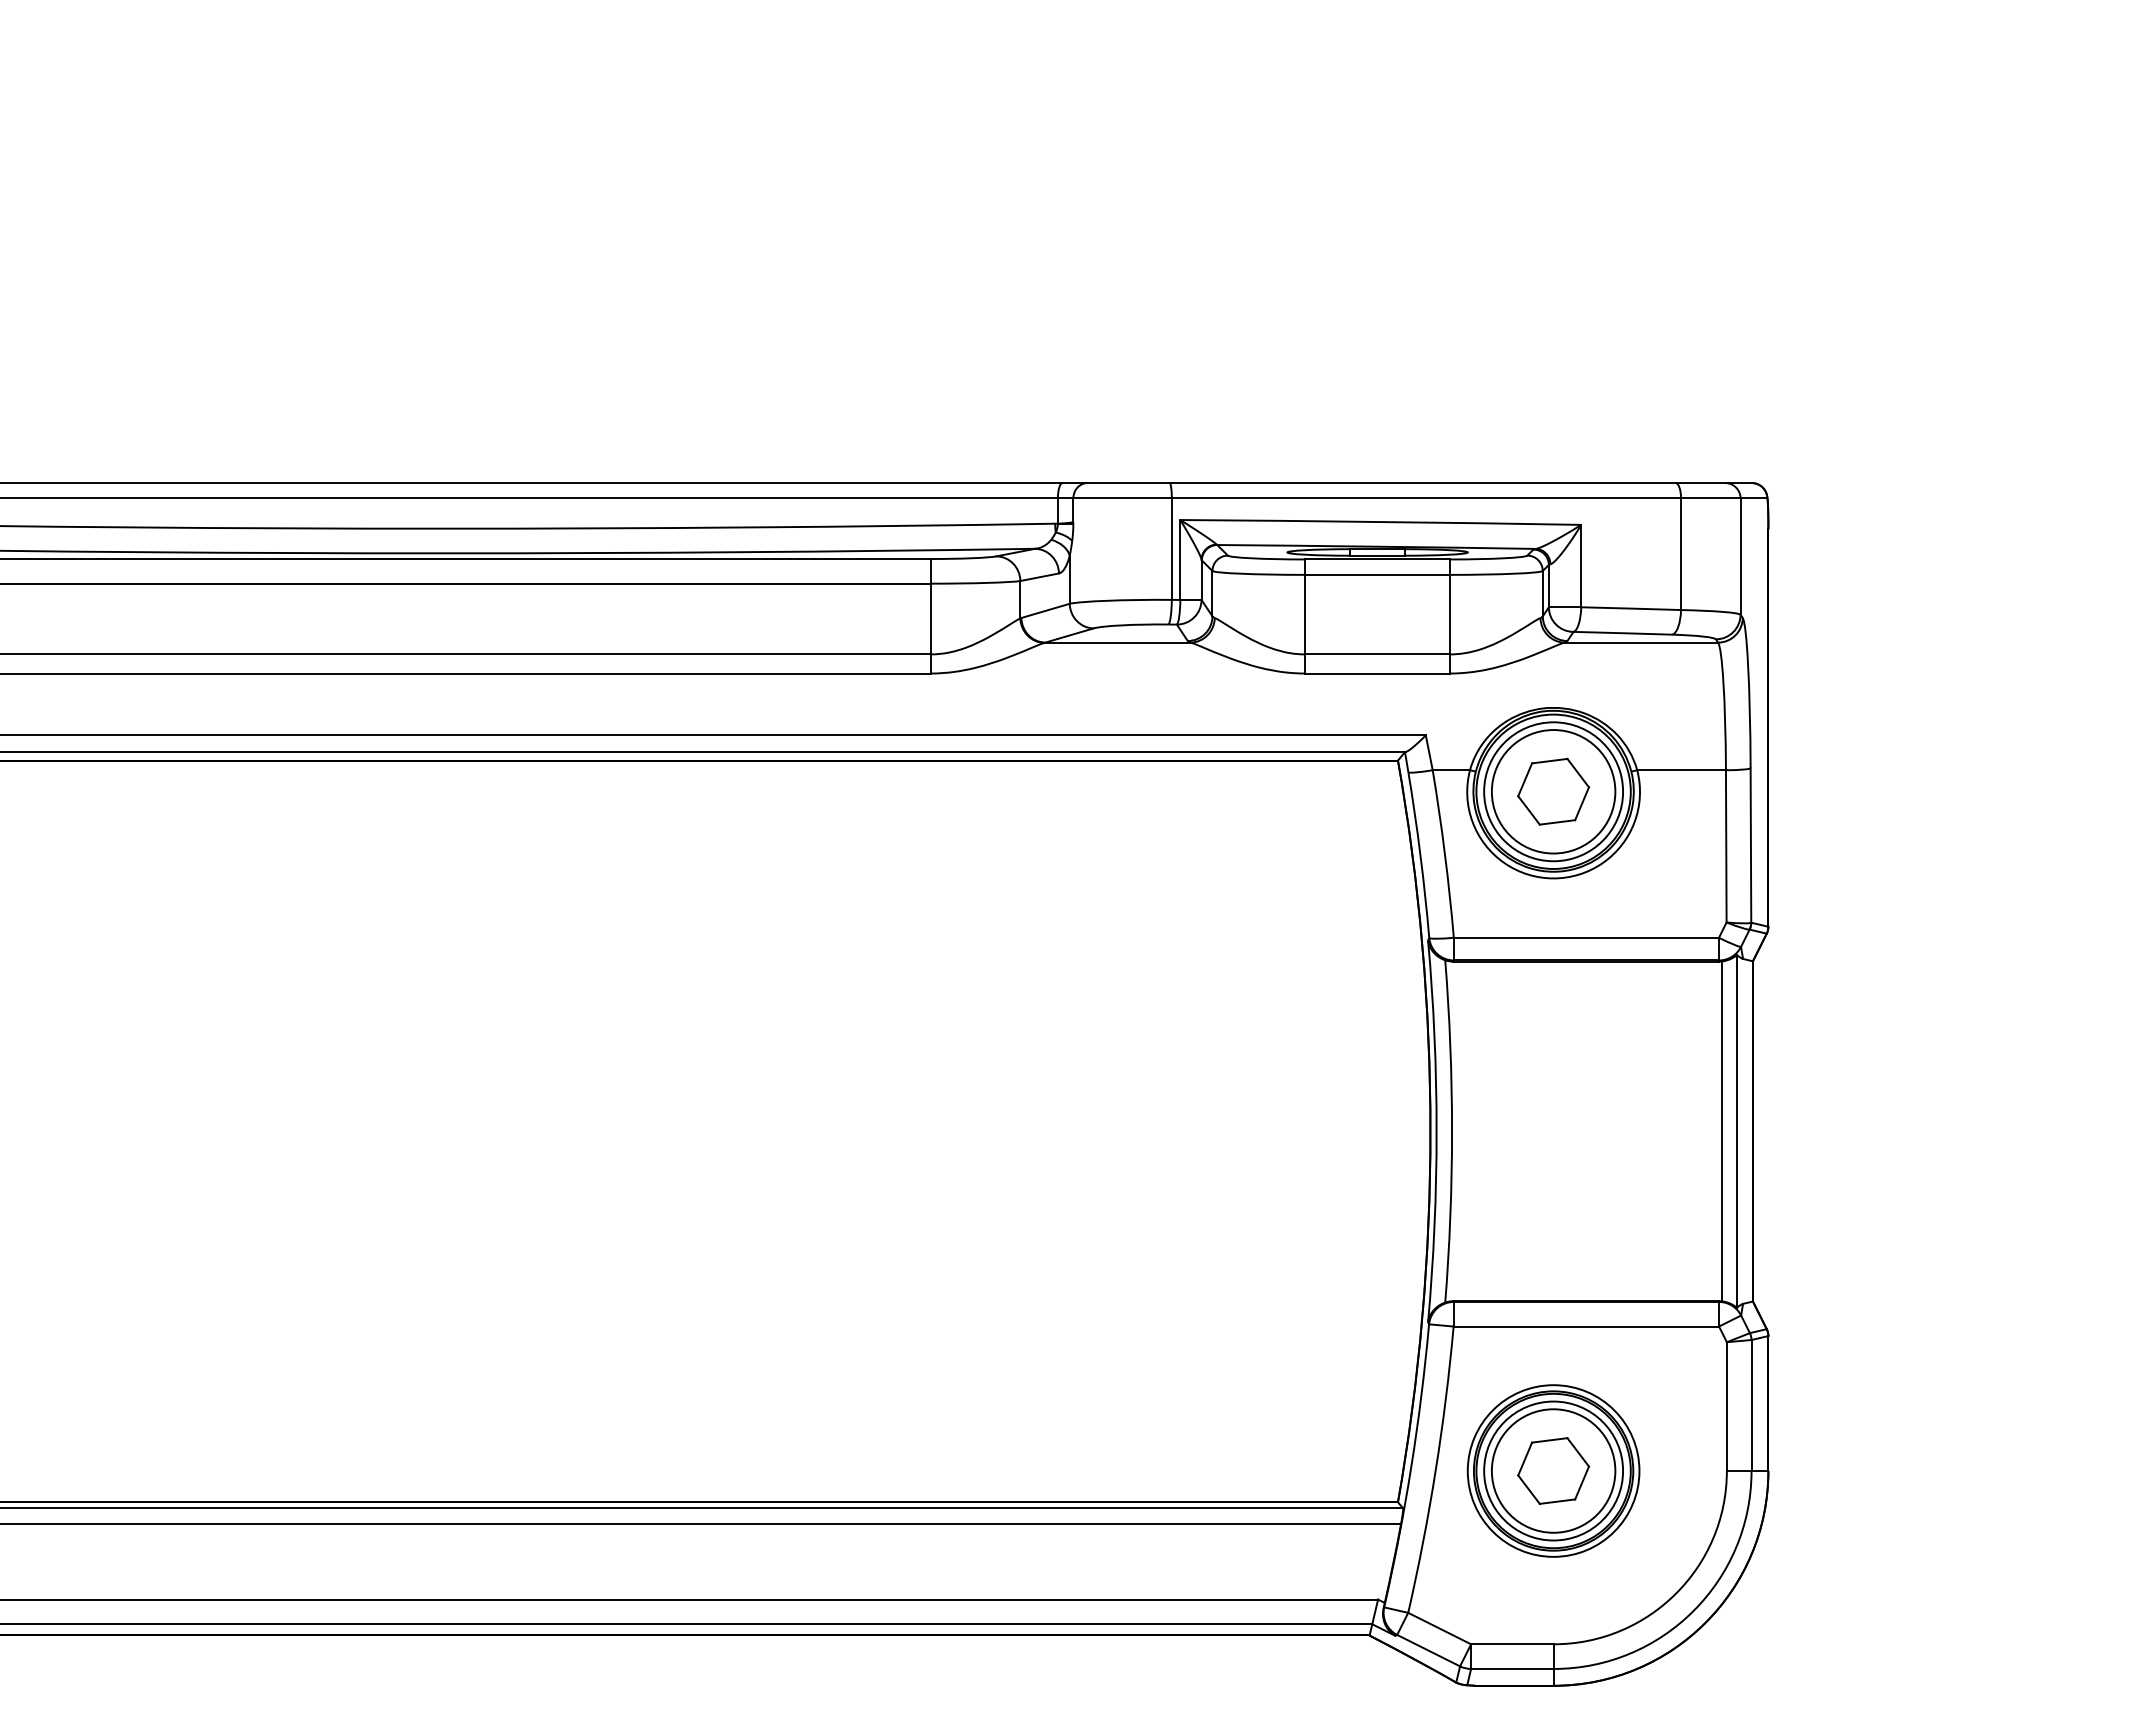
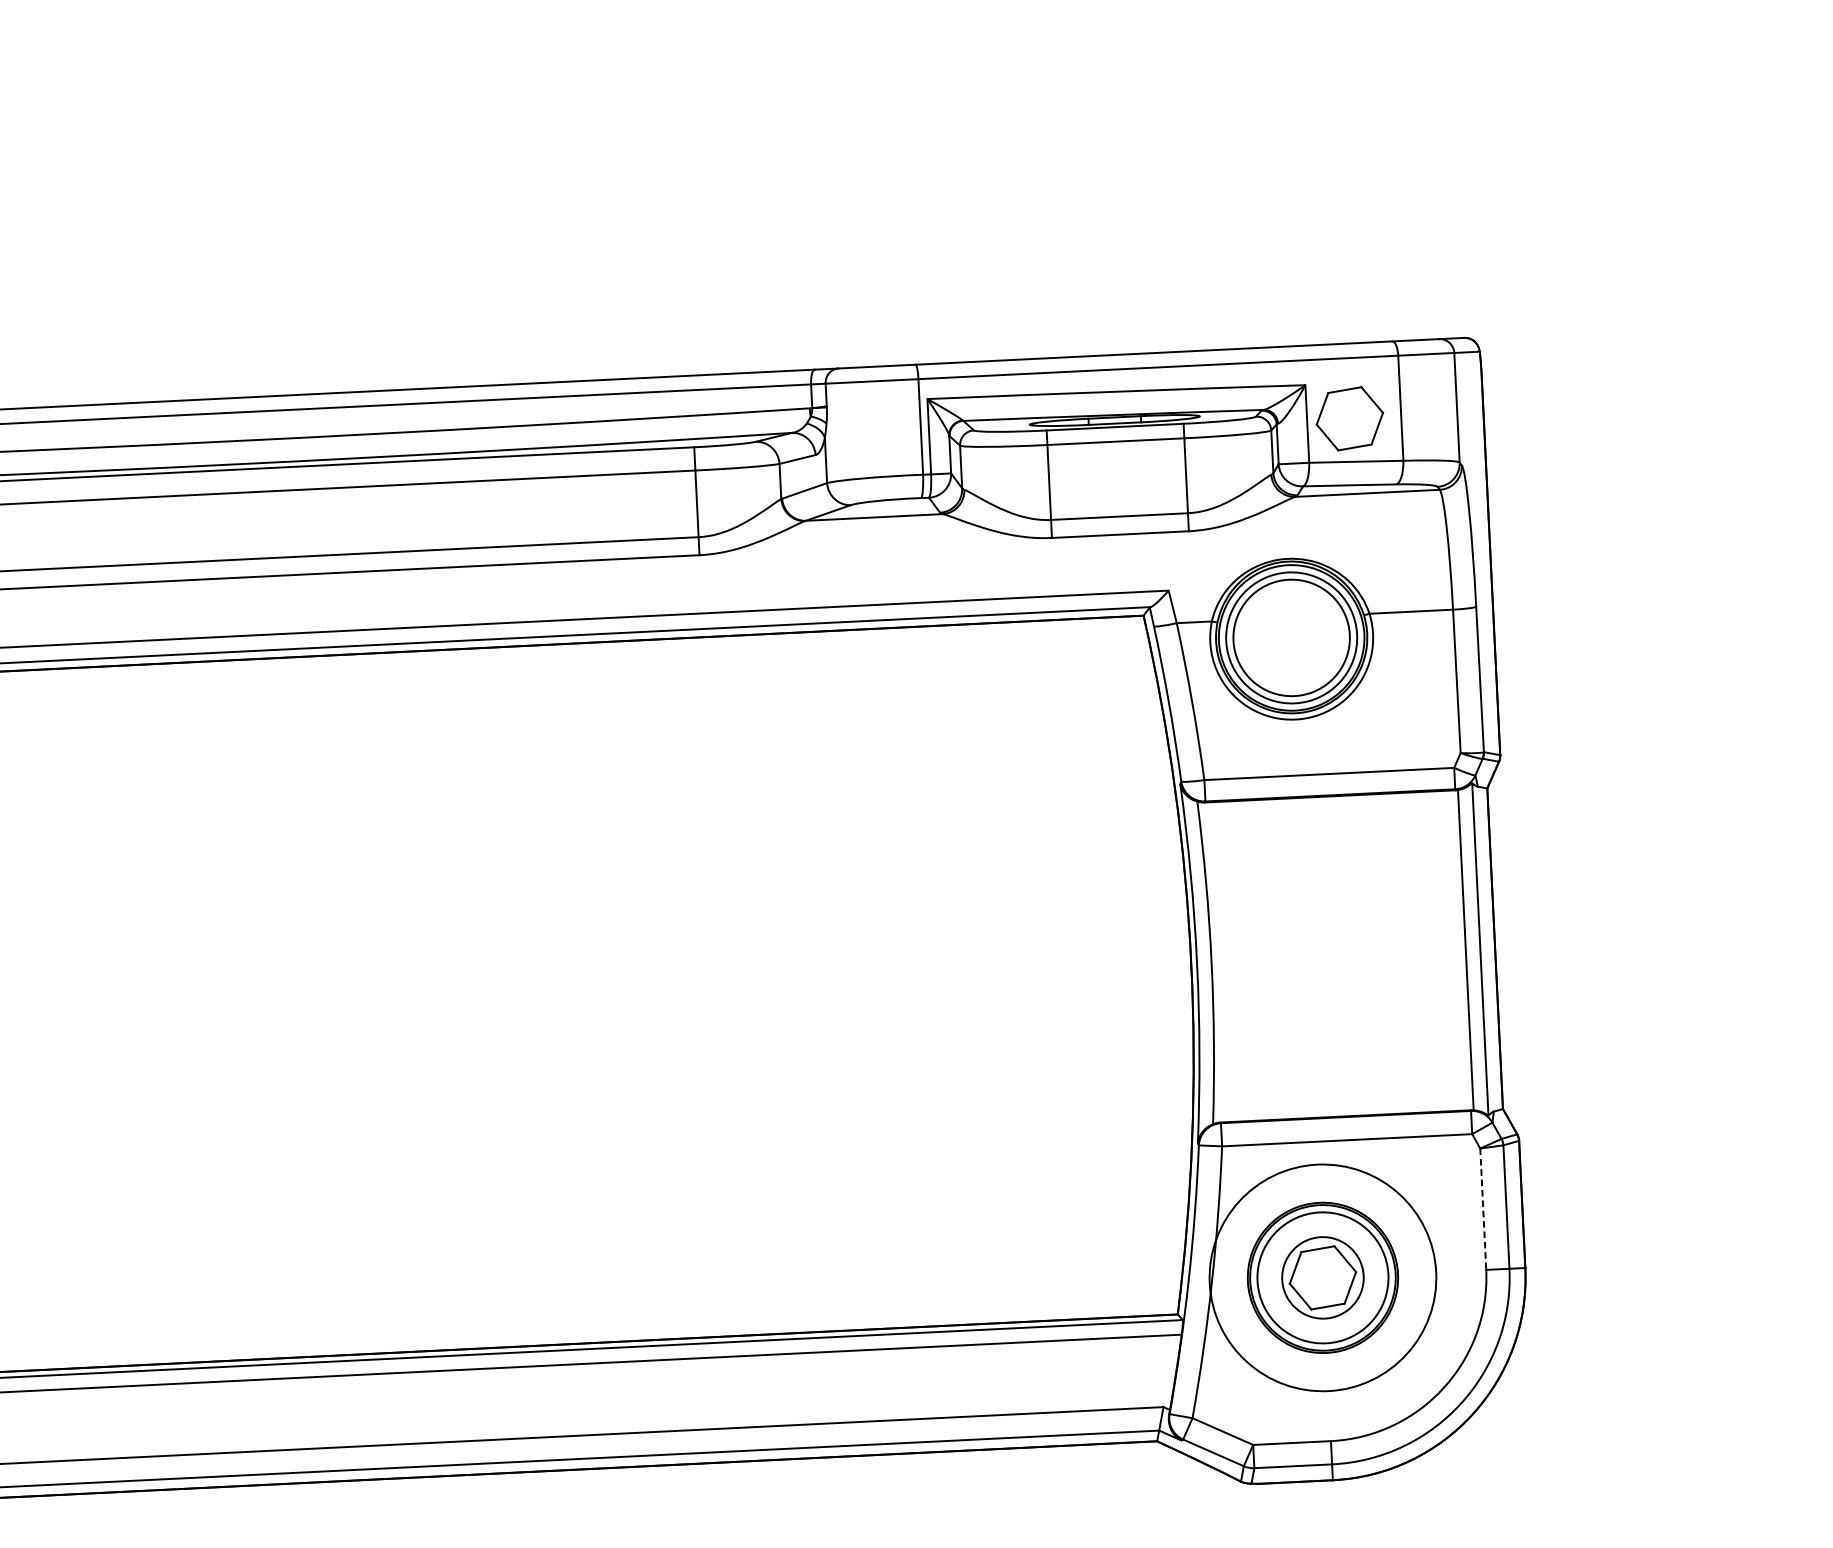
part: (1553, 791) -> (1349, 418), moved
line: (1726, 1407) -> (1482, 1210), solid -> dashed
circle: (1553, 1470) -> (1322, 1277), size x0.7
circle: (1553, 1470) -> (1322, 1277), size x1.4

